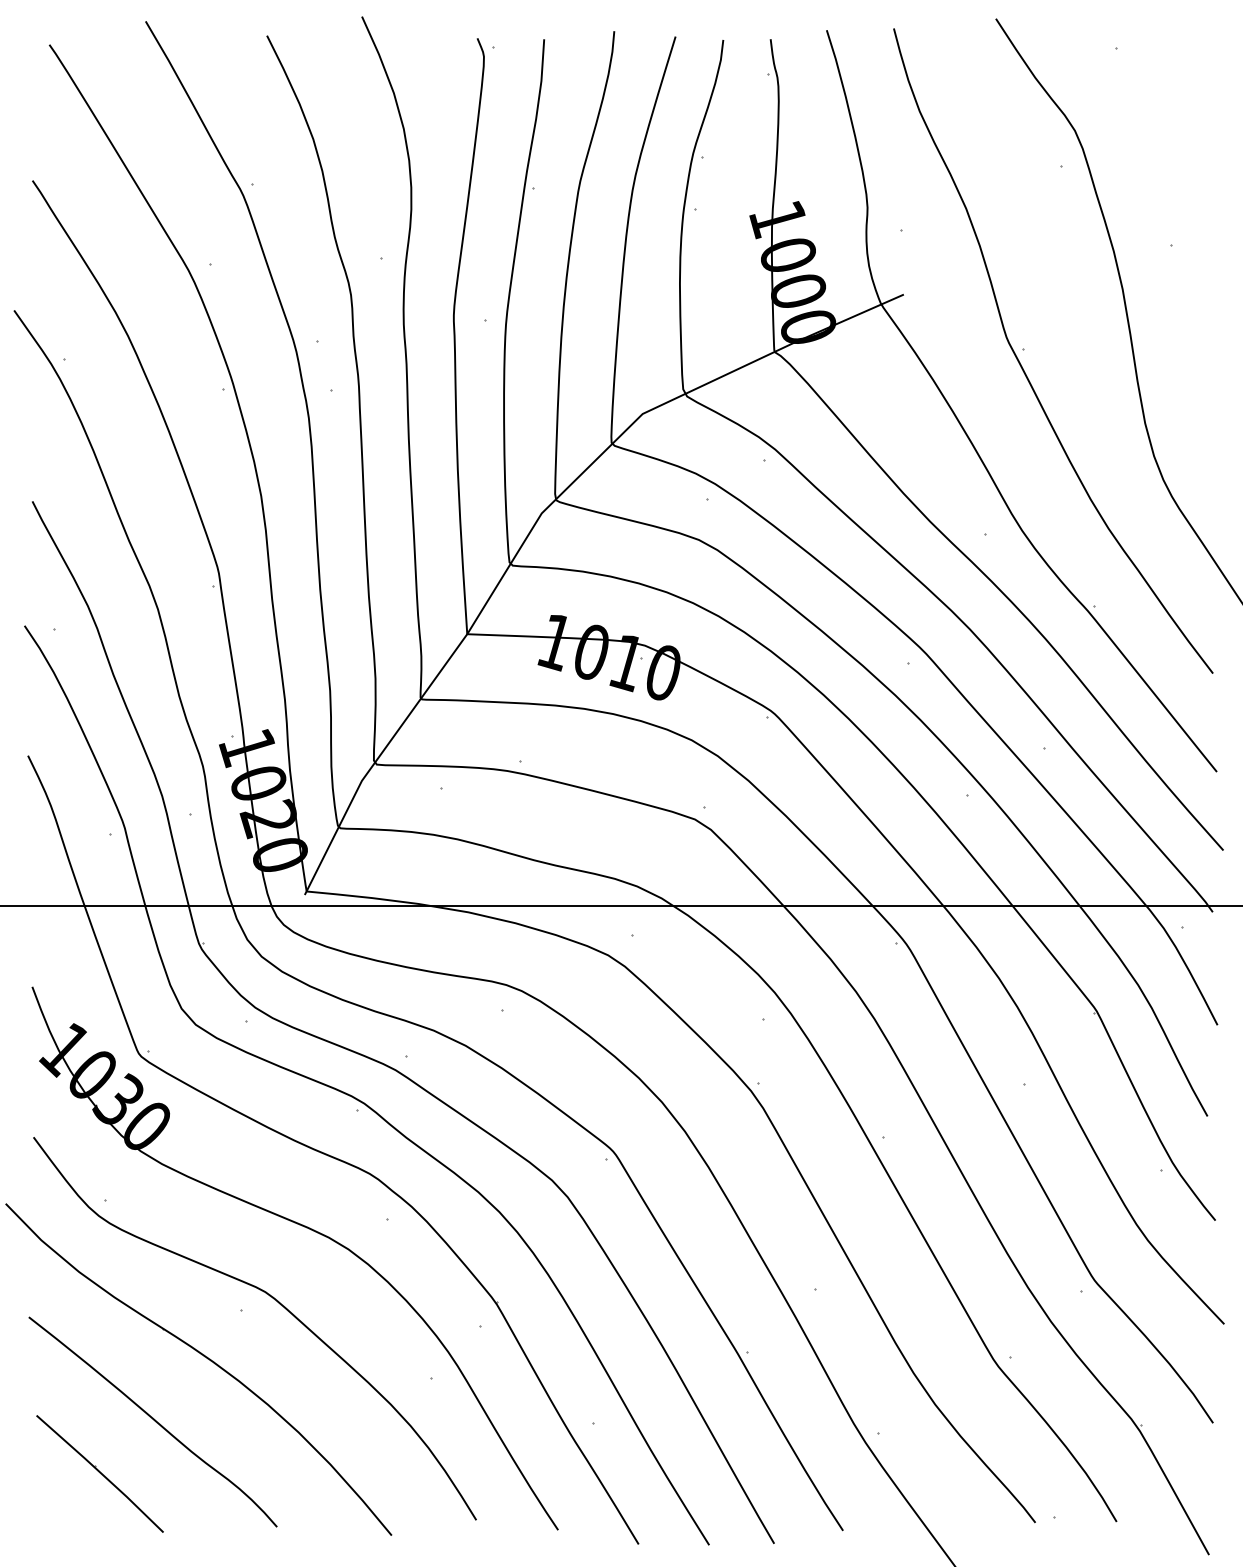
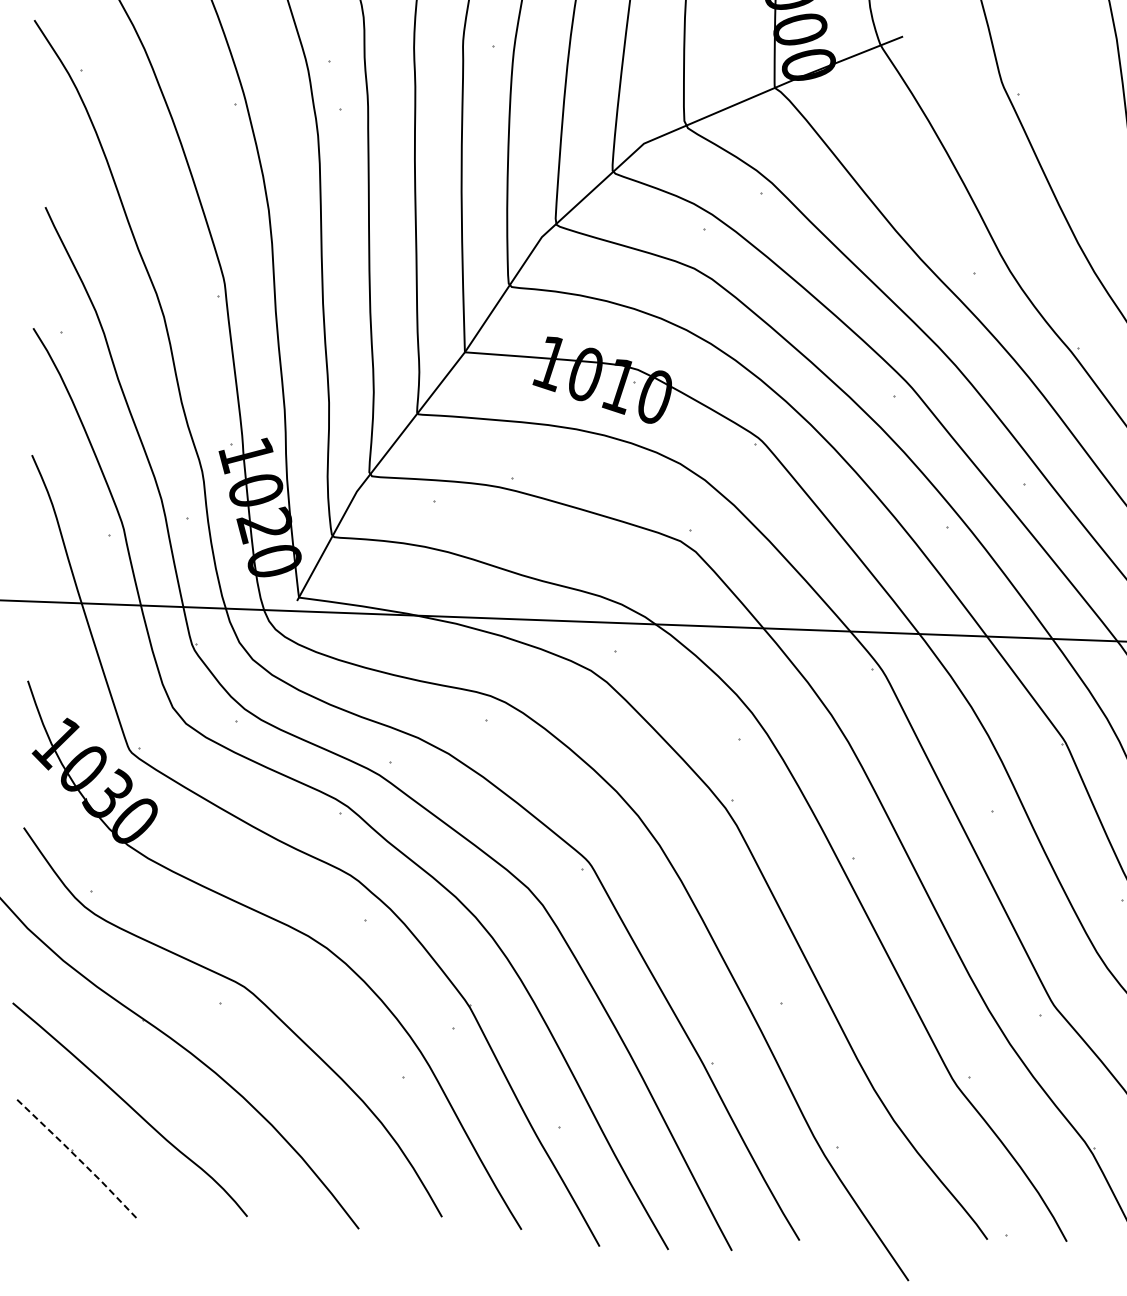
line: (100, 1472) -> (77, 1157), solid -> dashed

